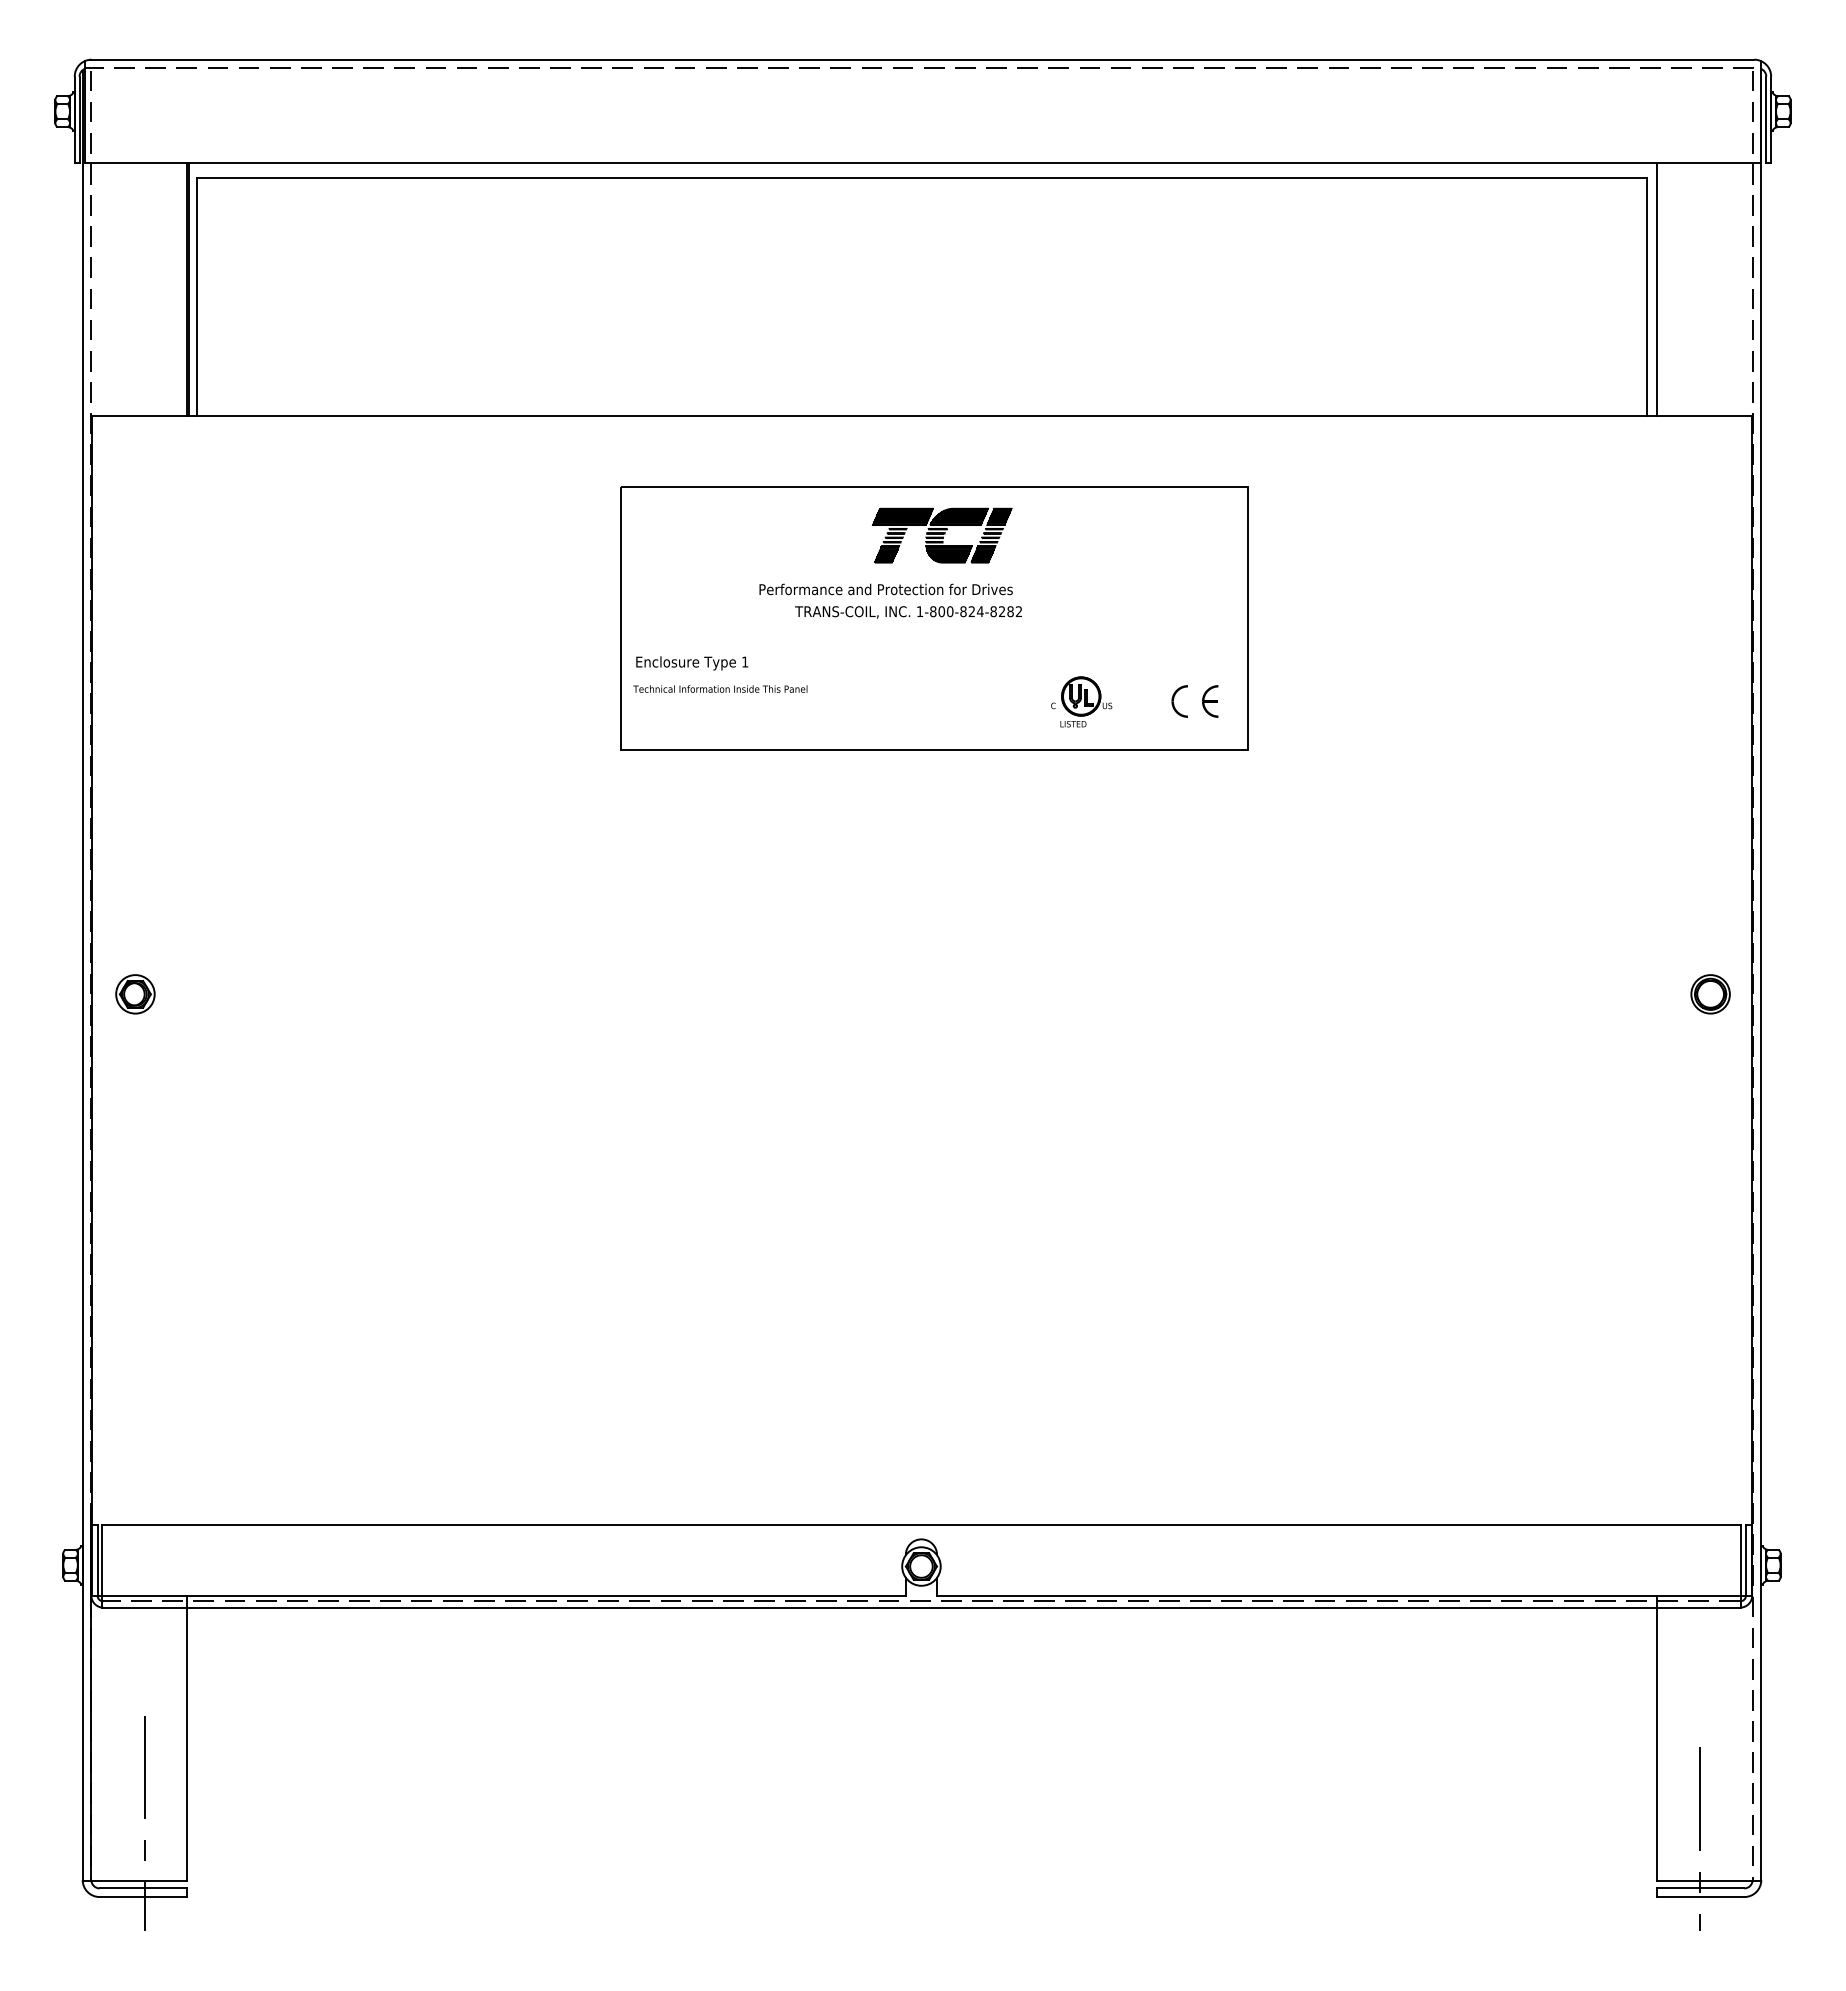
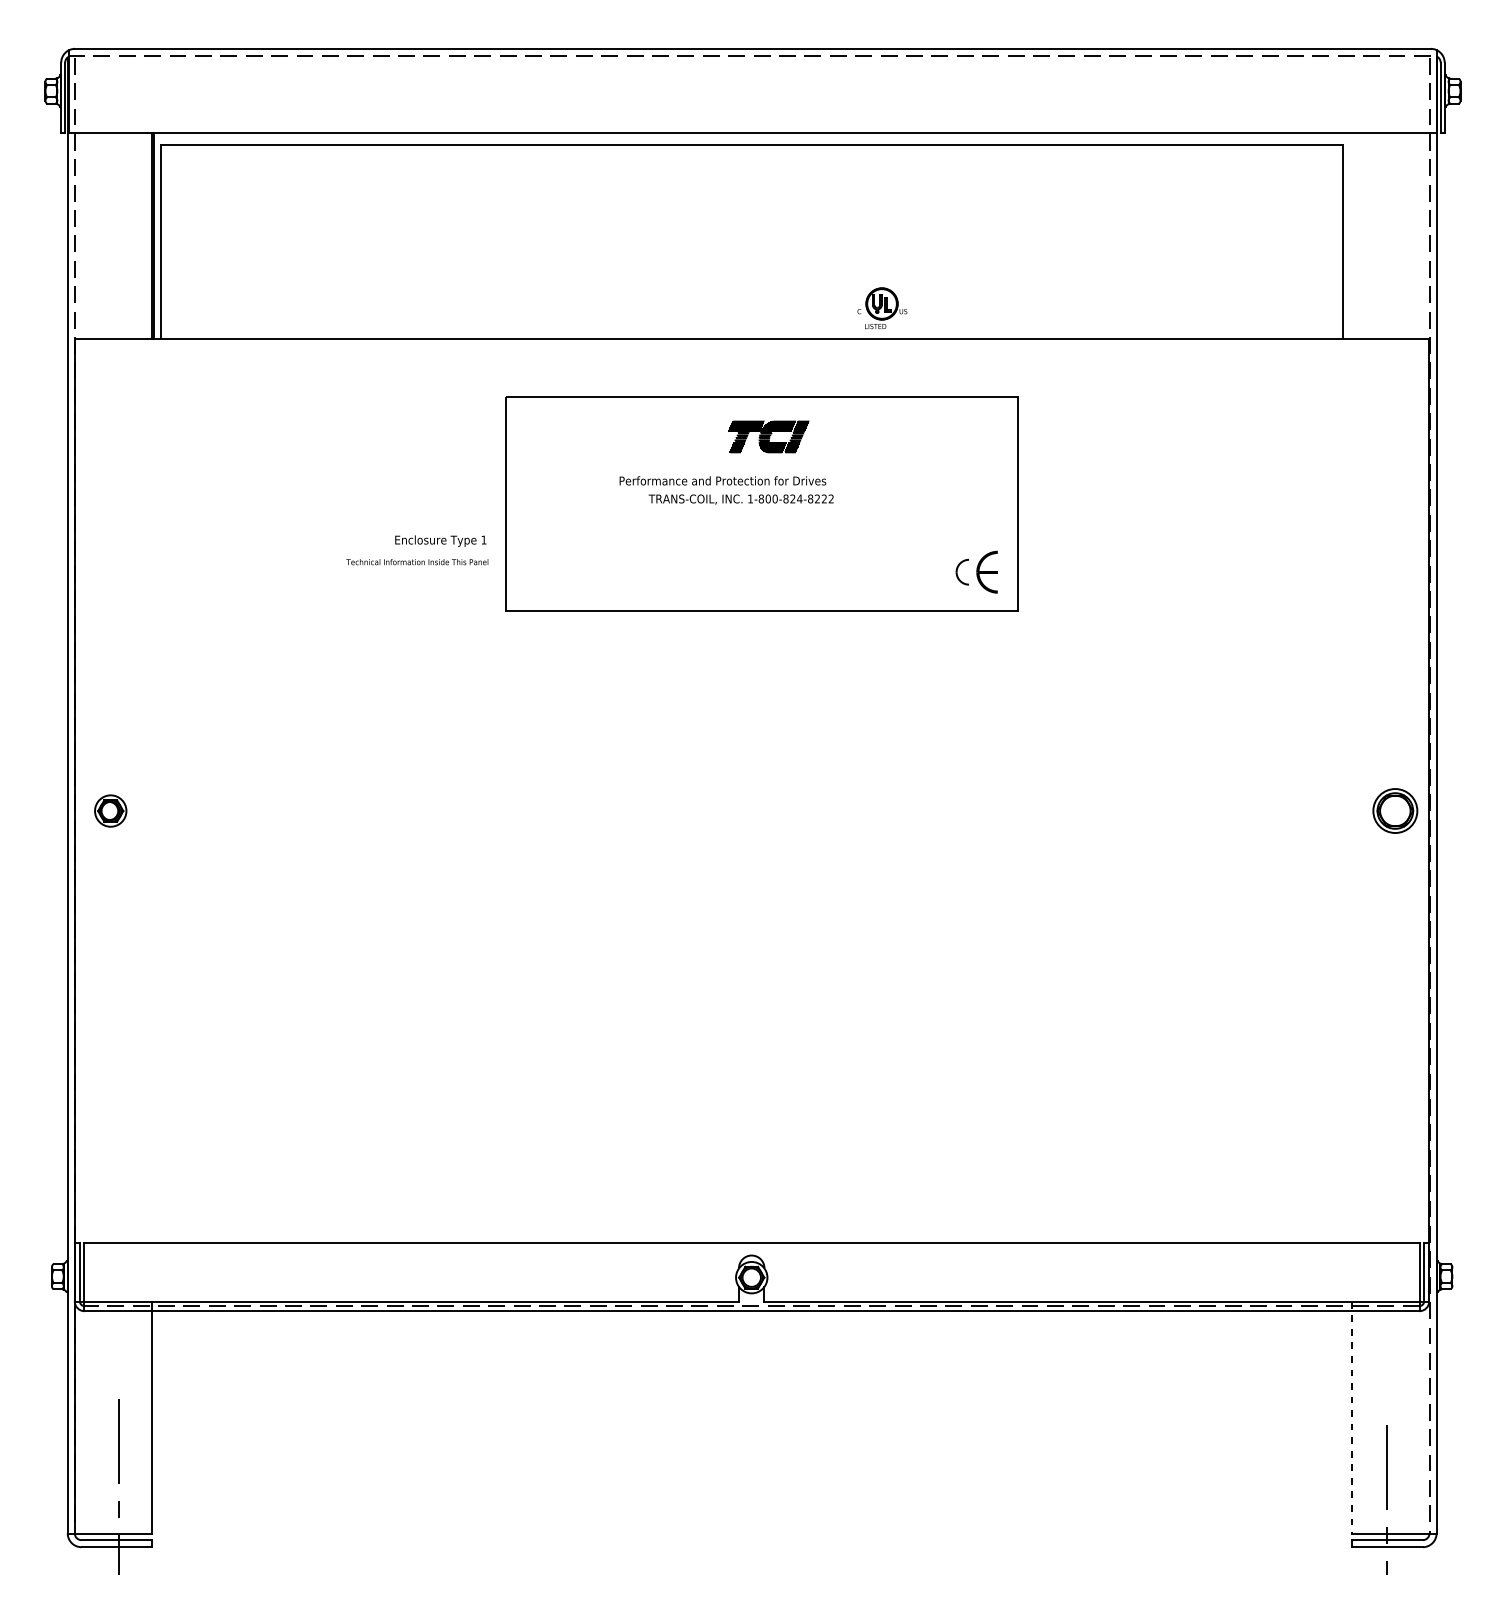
line: (1657, 289) -> (1351, 236), removed
part: (942, 535) -> (768, 436), size x0.7
text: (1010, 611) -> (824, 498), 1-800-824-8282 -> 1-800-824-8222
text: (692, 663) -> (441, 541), moved
text: (720, 688) -> (417, 561), moved
part: (1081, 701) -> (882, 308), moved
part: (1210, 701) -> (987, 572), size x1.6
part: (1710, 994) -> (1395, 811), size x1.4
line: (1657, 1738) -> (1351, 1417), solid -> dashed

